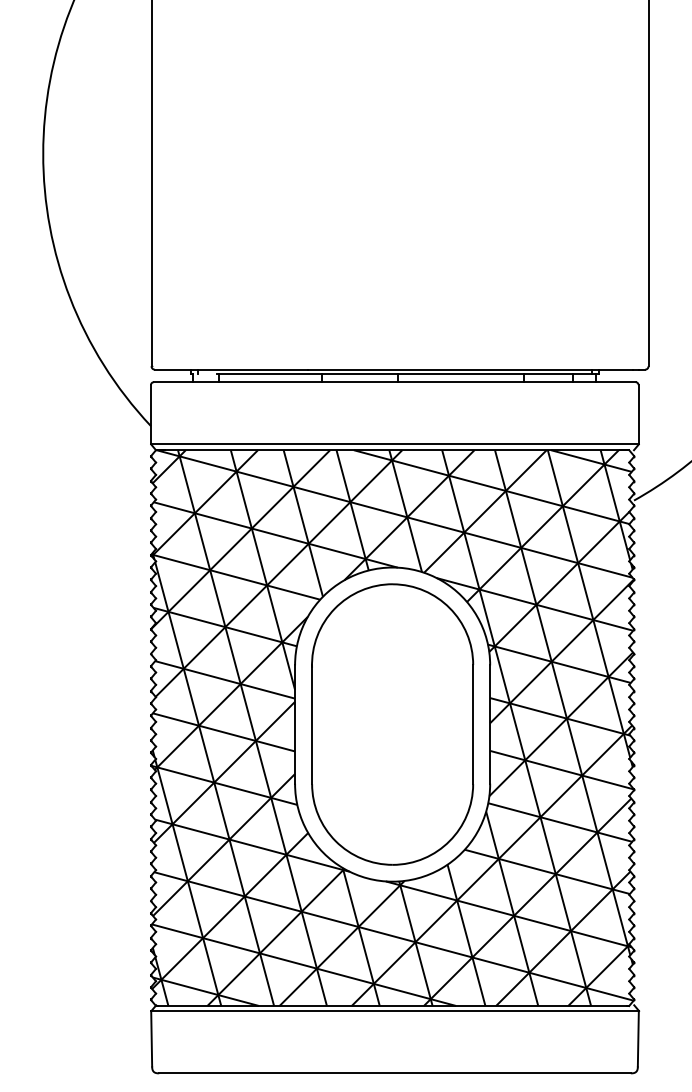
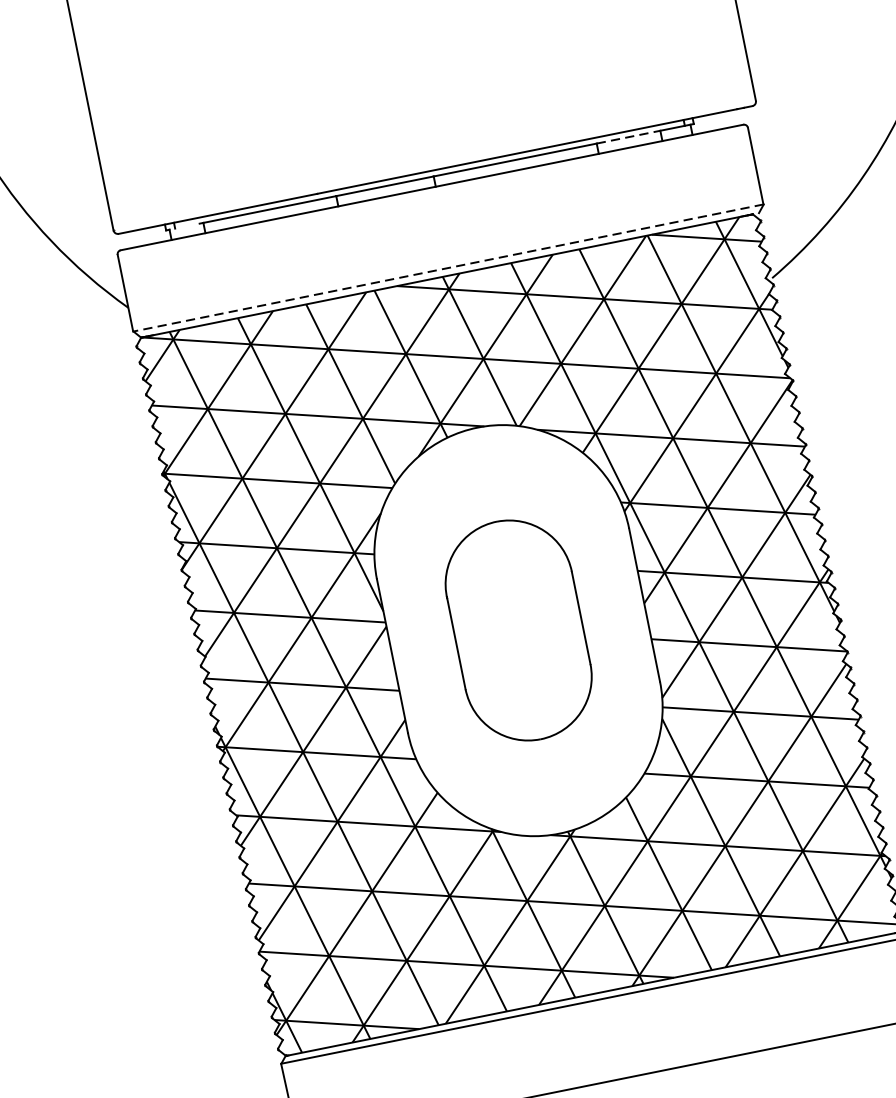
line: (548, 374) -> (628, 137), solid -> dashed
line: (395, 444) -> (449, 267), solid -> dashed
part: (392, 724) -> (518, 630), size x0.6

